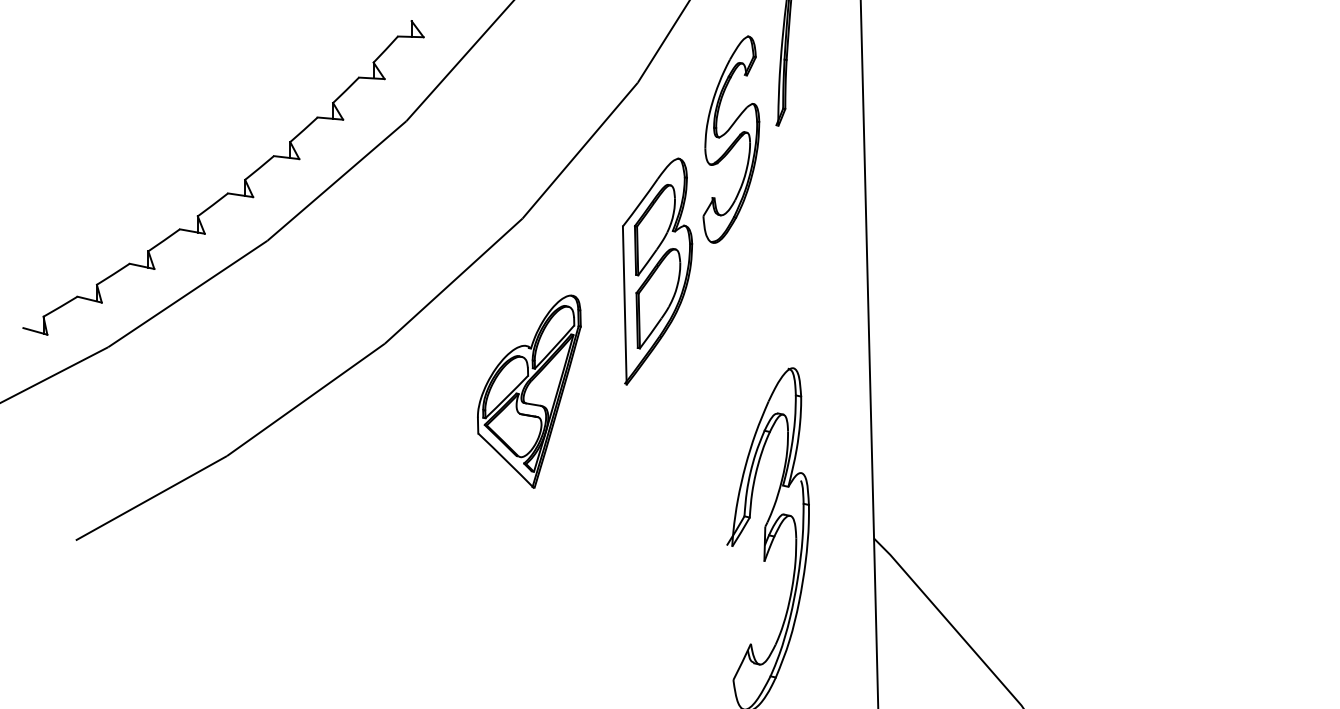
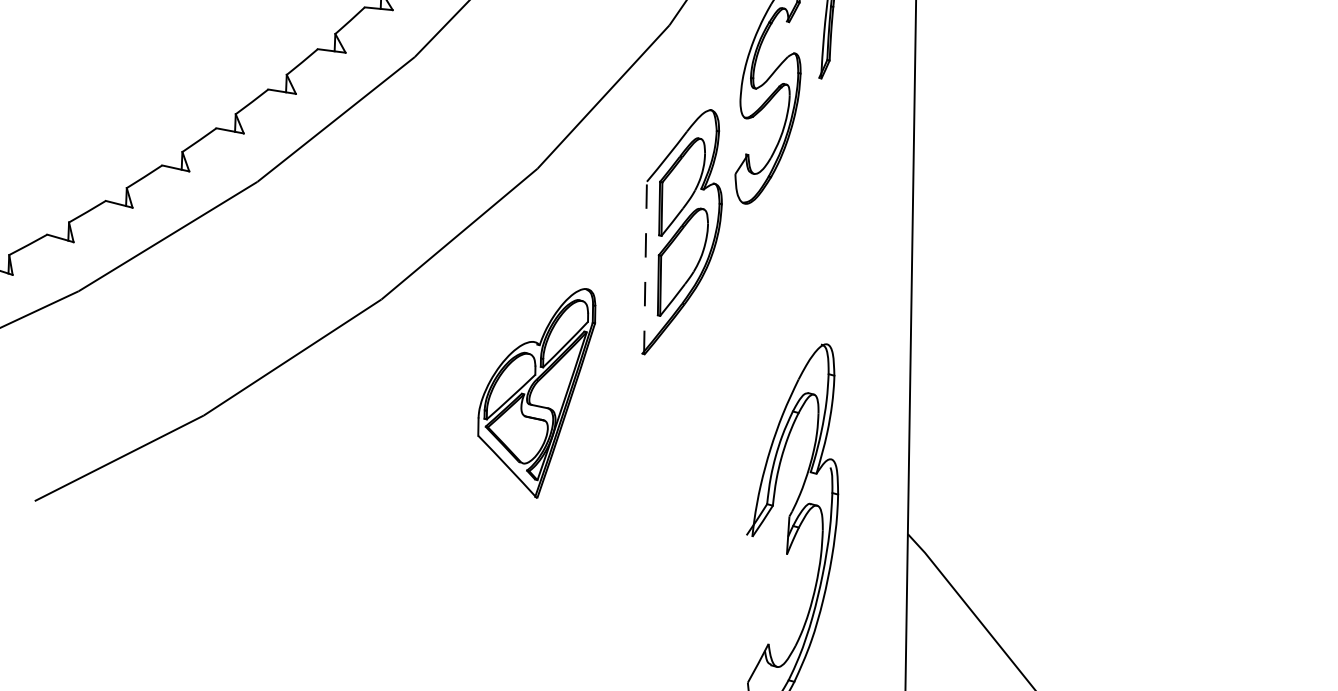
line: (624, 305) -> (645, 268), solid -> dashed
part: (529, 391) -> (536, 392), moved

